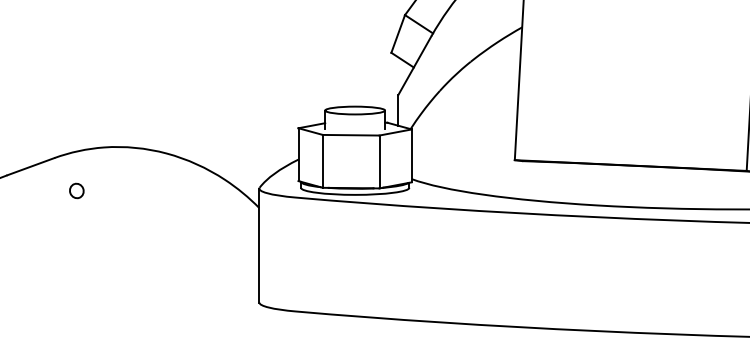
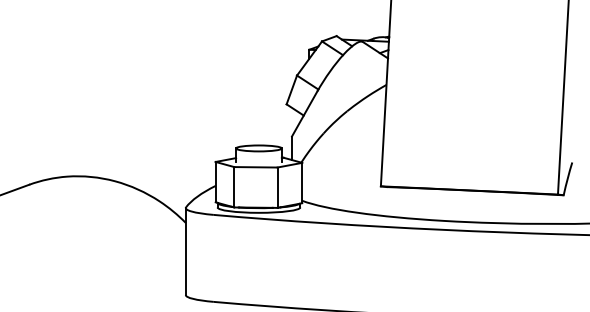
part: (76, 190) -> (46, 209), removed

